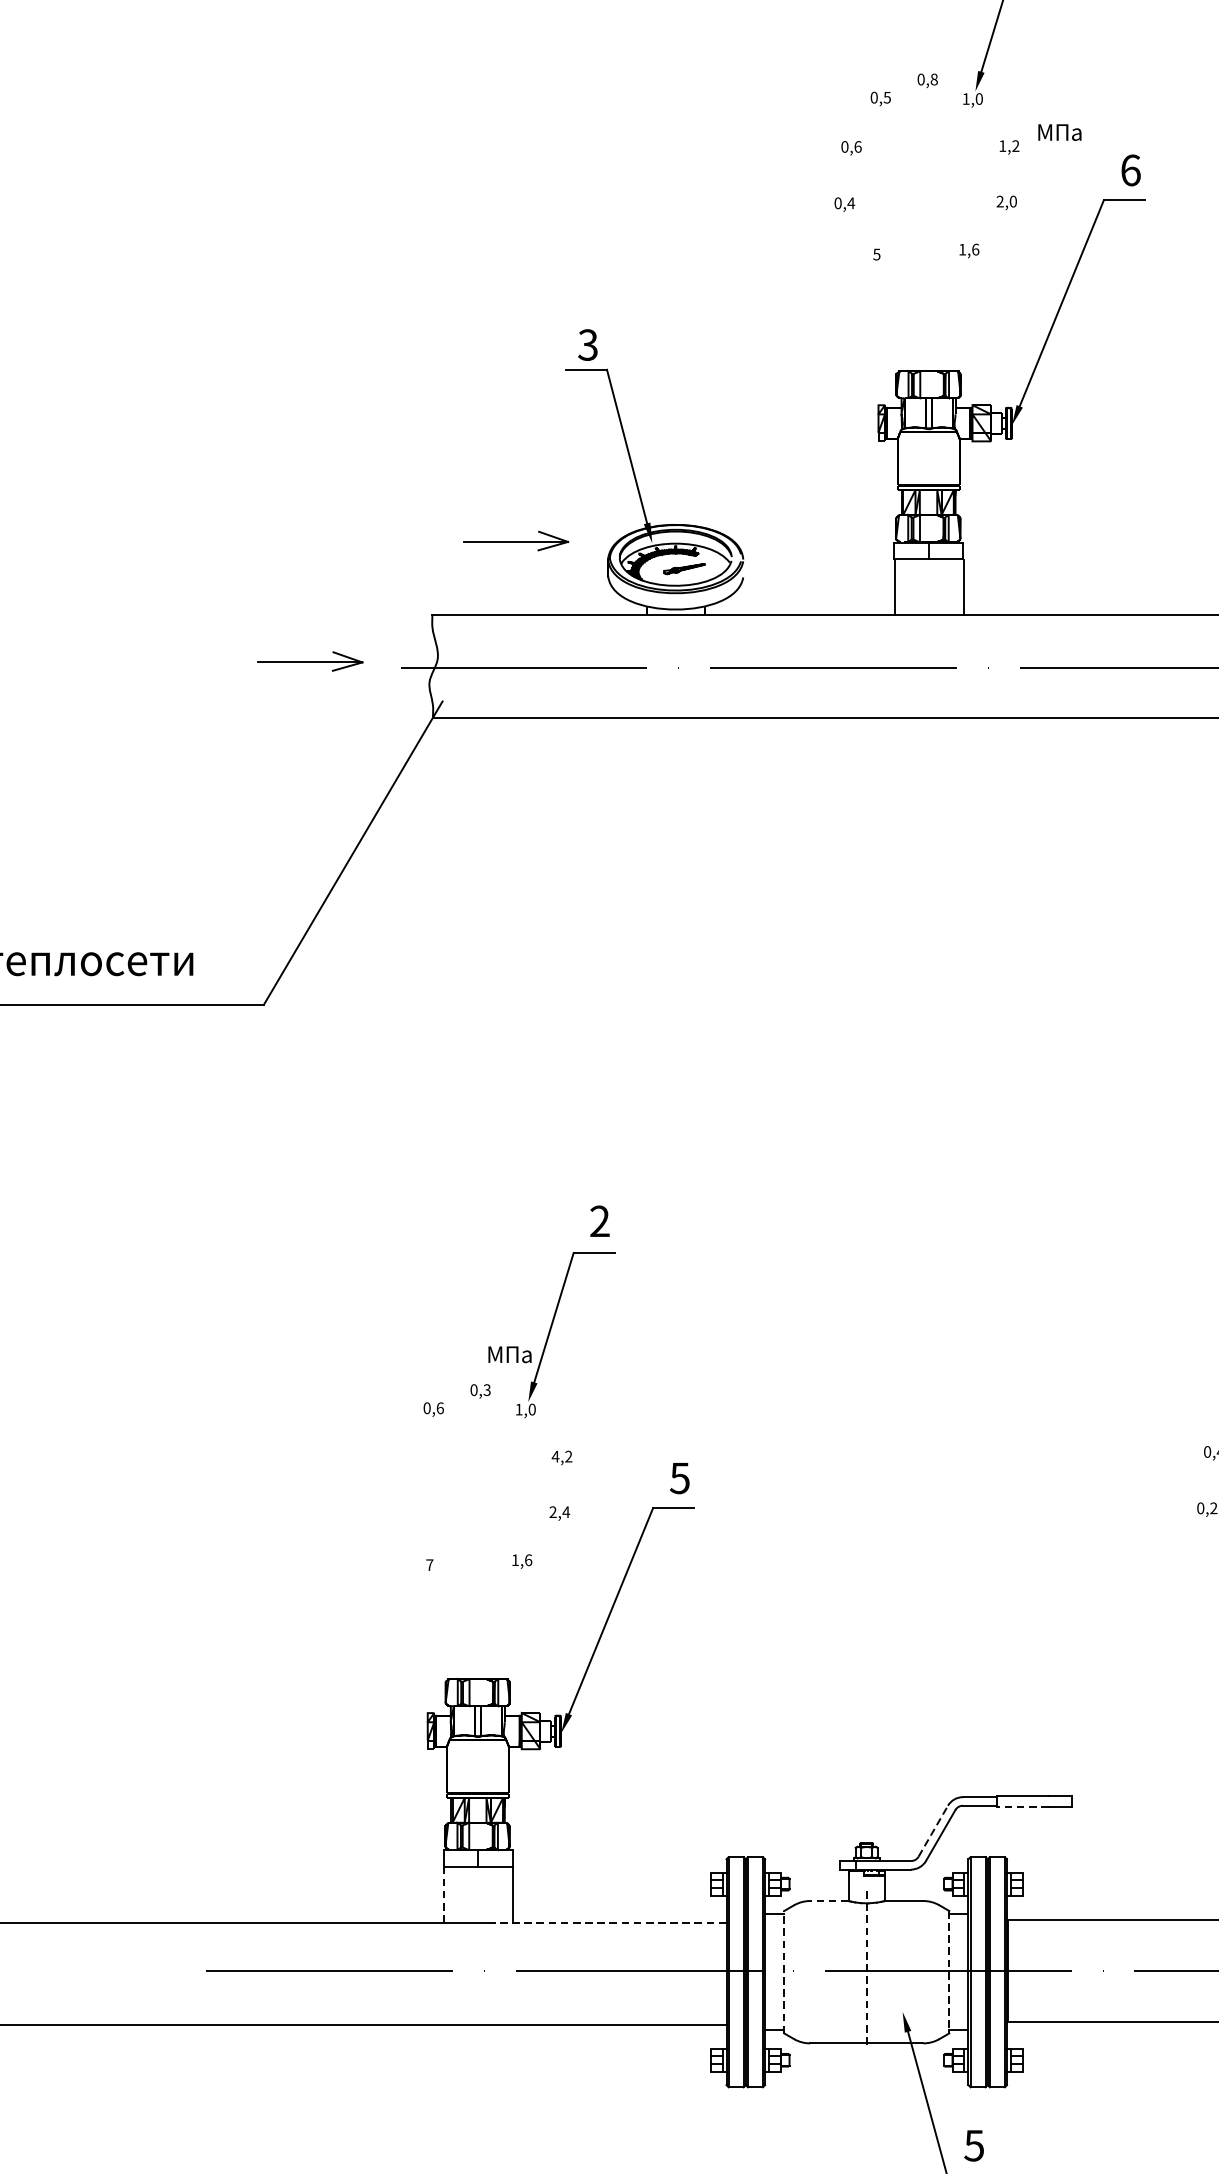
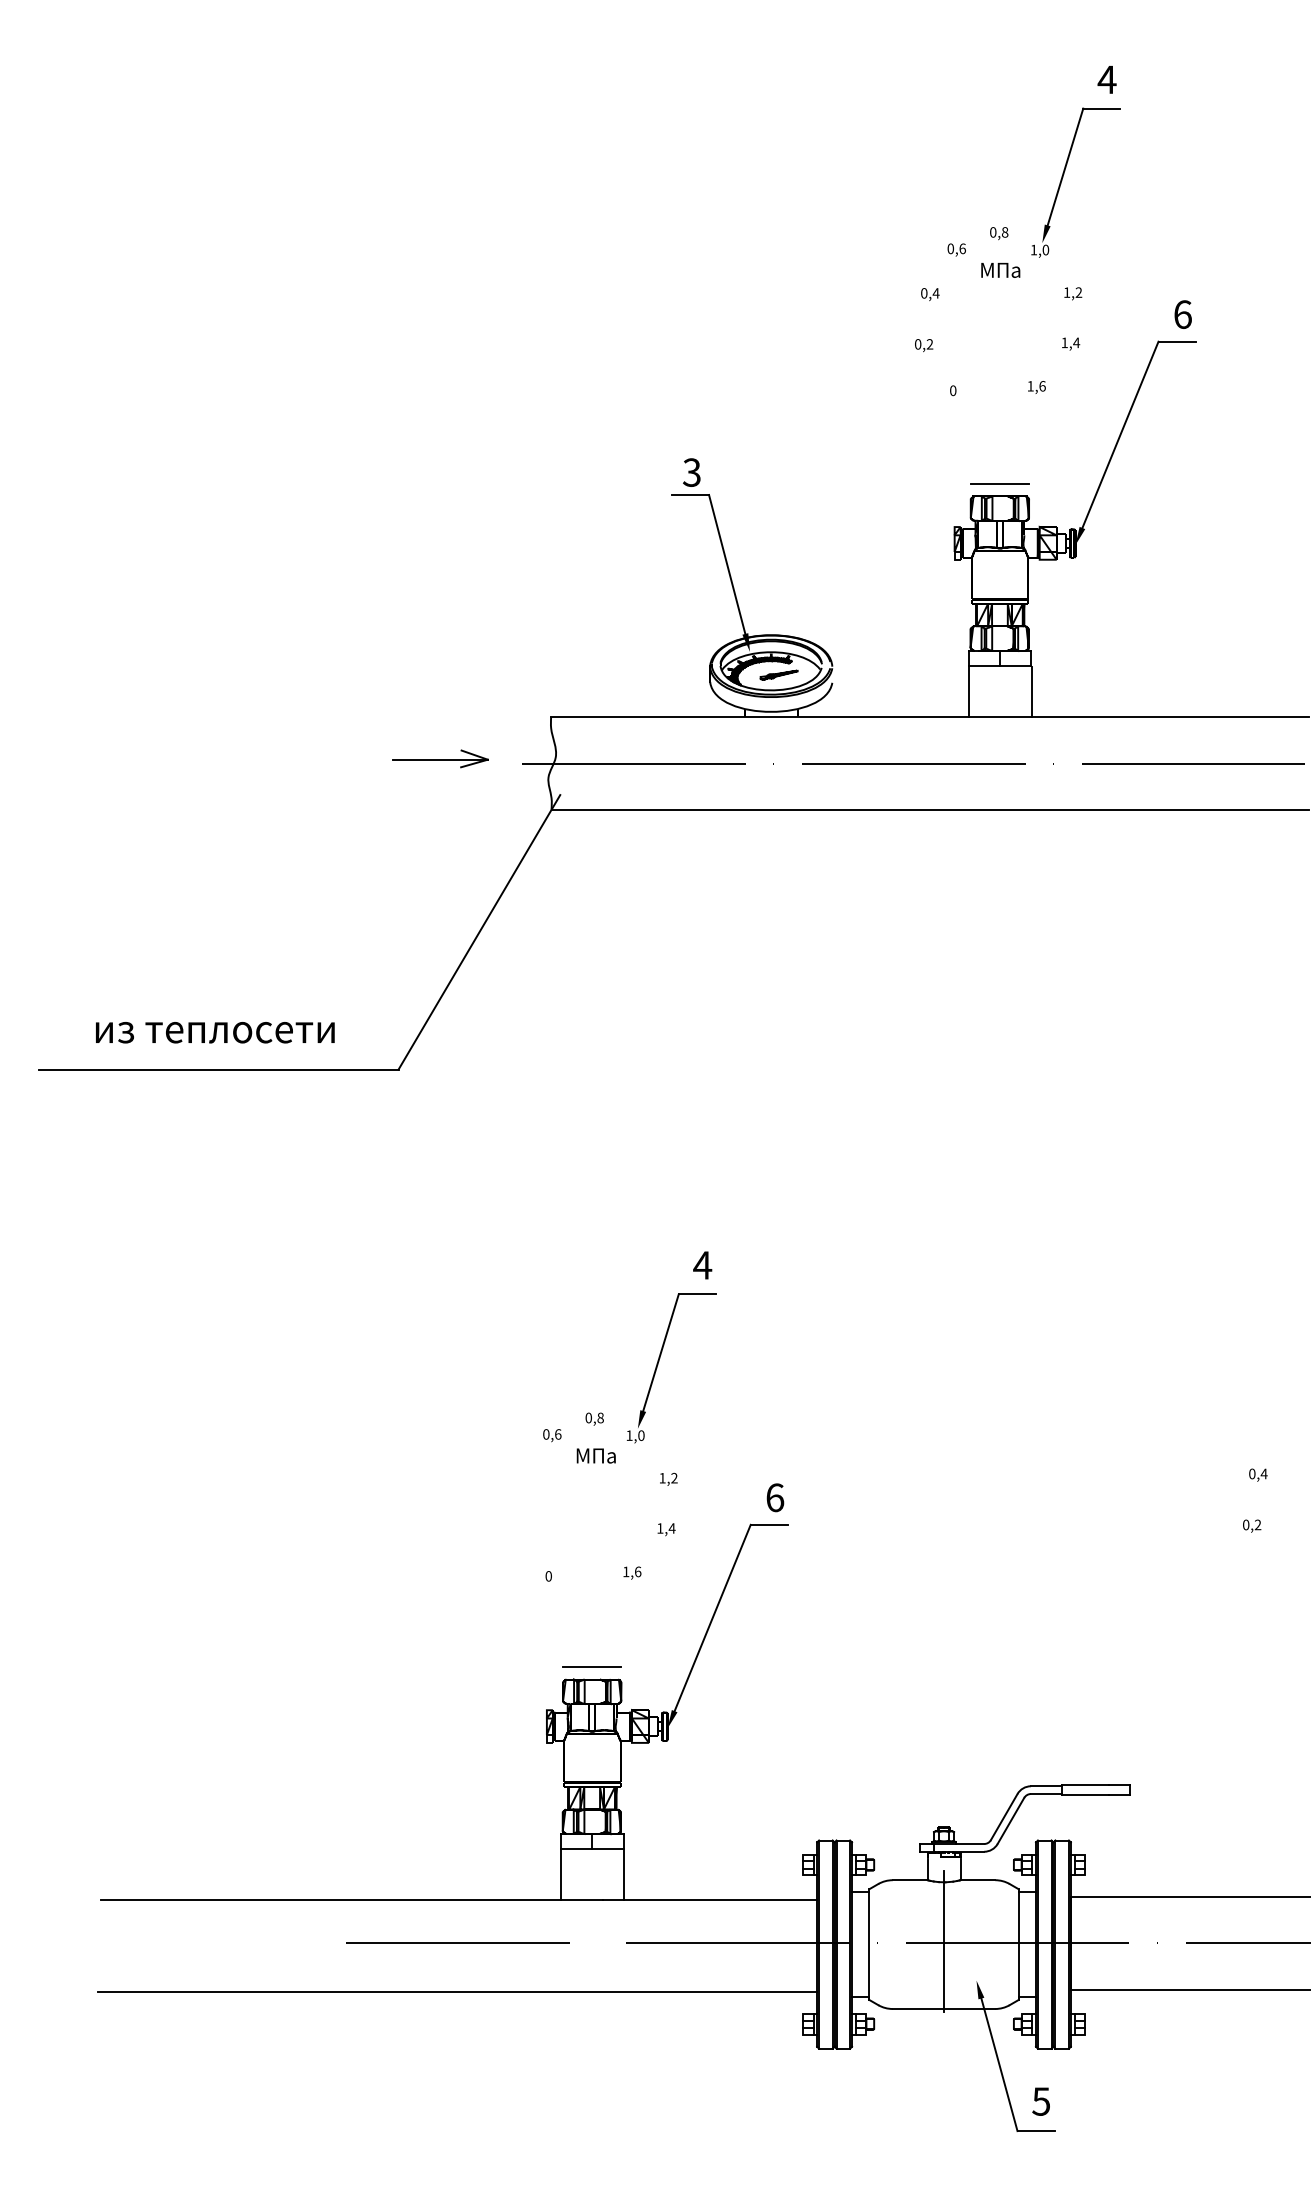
text: (887, 97) -> (962, 248), 0,5 -> 0,6
text: (1059, 132) -> (1000, 270), moved
text: (857, 147) -> (935, 293), 0,6 -> 0,4
text: (1006, 201) -> (1070, 342), 2,0 -> 1,4
text: (850, 203) -> (929, 344), 0,4 -> 0,2
text: (876, 254) -> (952, 390), 5 -> 0
line: (929, 357) -> (1000, 483), added
part: (515, 540) -> (626, 649), removed
text: (599, 1221) -> (702, 1265), 2 -> 4
text: (509, 1354) -> (595, 1455), moved
text: (487, 1389) -> (600, 1417), 0,3 -> 0,8
text: (555, 1456) -> (662, 1478), 4,2 -> 1,2
text: (680, 1477) -> (775, 1497), 5 -> 6
text: (553, 1512) -> (660, 1528), 2,4 -> 1,4
text: (429, 1565) -> (548, 1576), 7 -> 0
line: (478, 1664) -> (592, 1666), added
line: (1022, 1807) -> (1084, 1795), dashed -> solid
line: (933, 1831) -> (1004, 1817), dashed -> solid
line: (443, 1894) -> (561, 1874), dashed -> solid
line: (828, 1901) -> (909, 1880), dashed -> solid
line: (608, 1922) -> (710, 1899), dashed -> solid
line: (867, 1969) -> (944, 1942), dashed -> solid
line: (784, 1972) -> (869, 1944), dashed -> solid
line: (949, 1973) -> (1018, 1945), dashed -> solid

